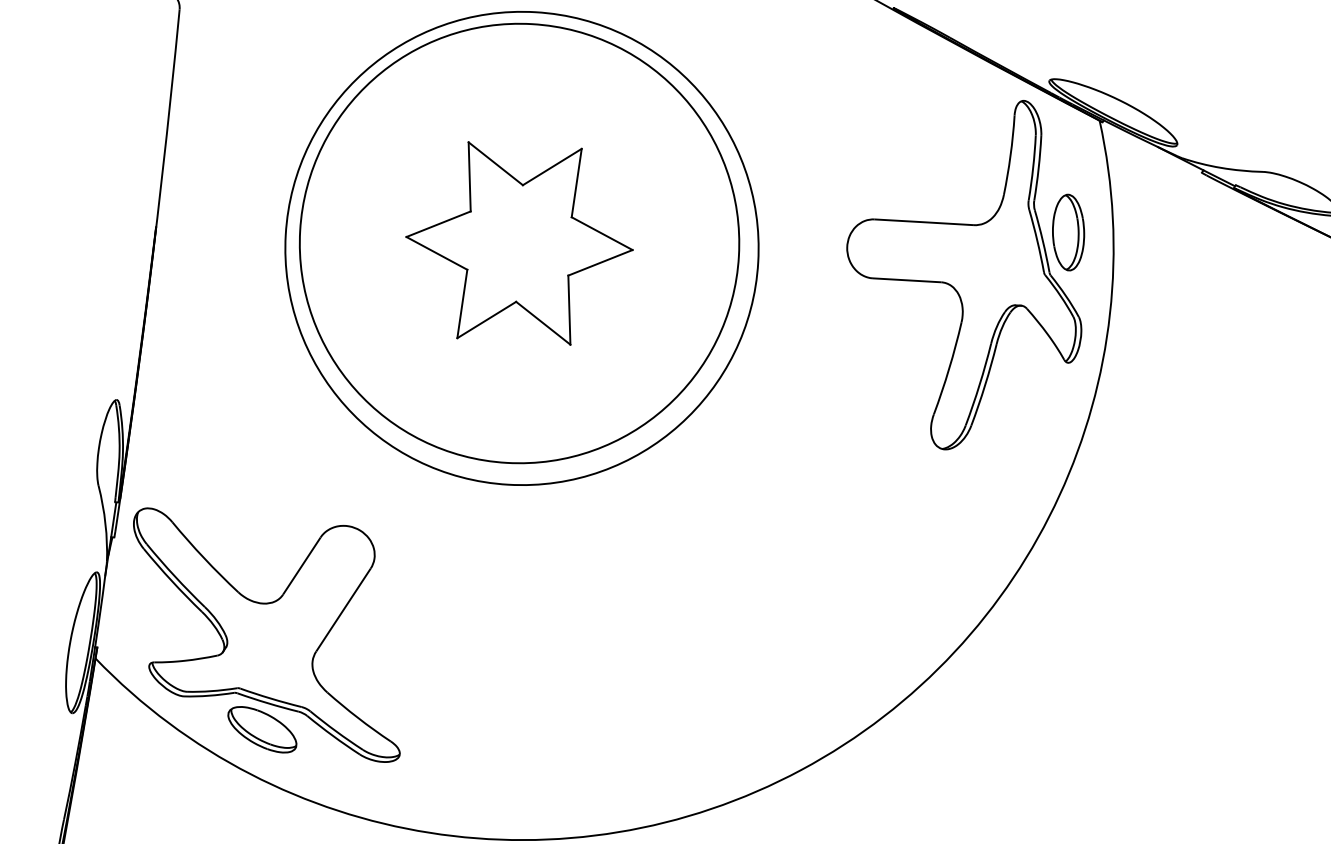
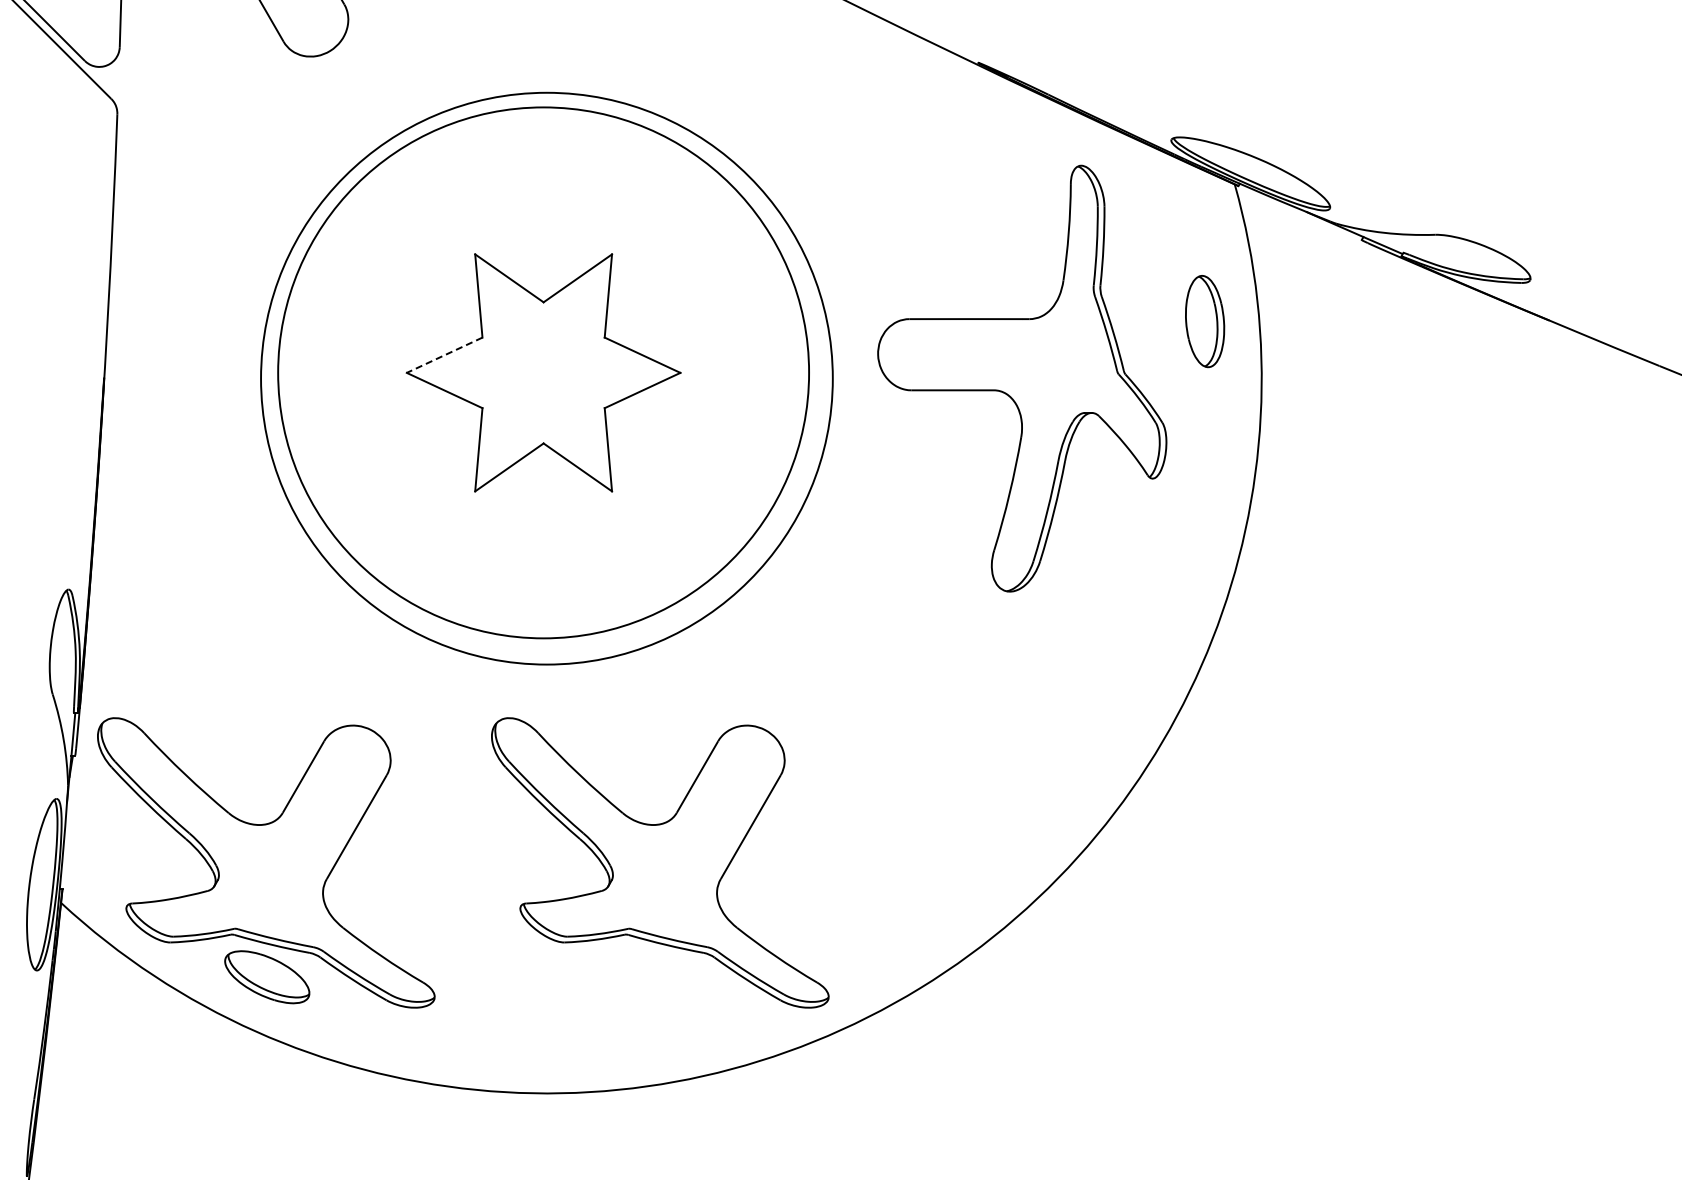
line: (438, 224) -> (444, 355), solid -> dashed
part: (965, 273) -> (1022, 378), moved
part: (592, 653) -> (660, 862), added

